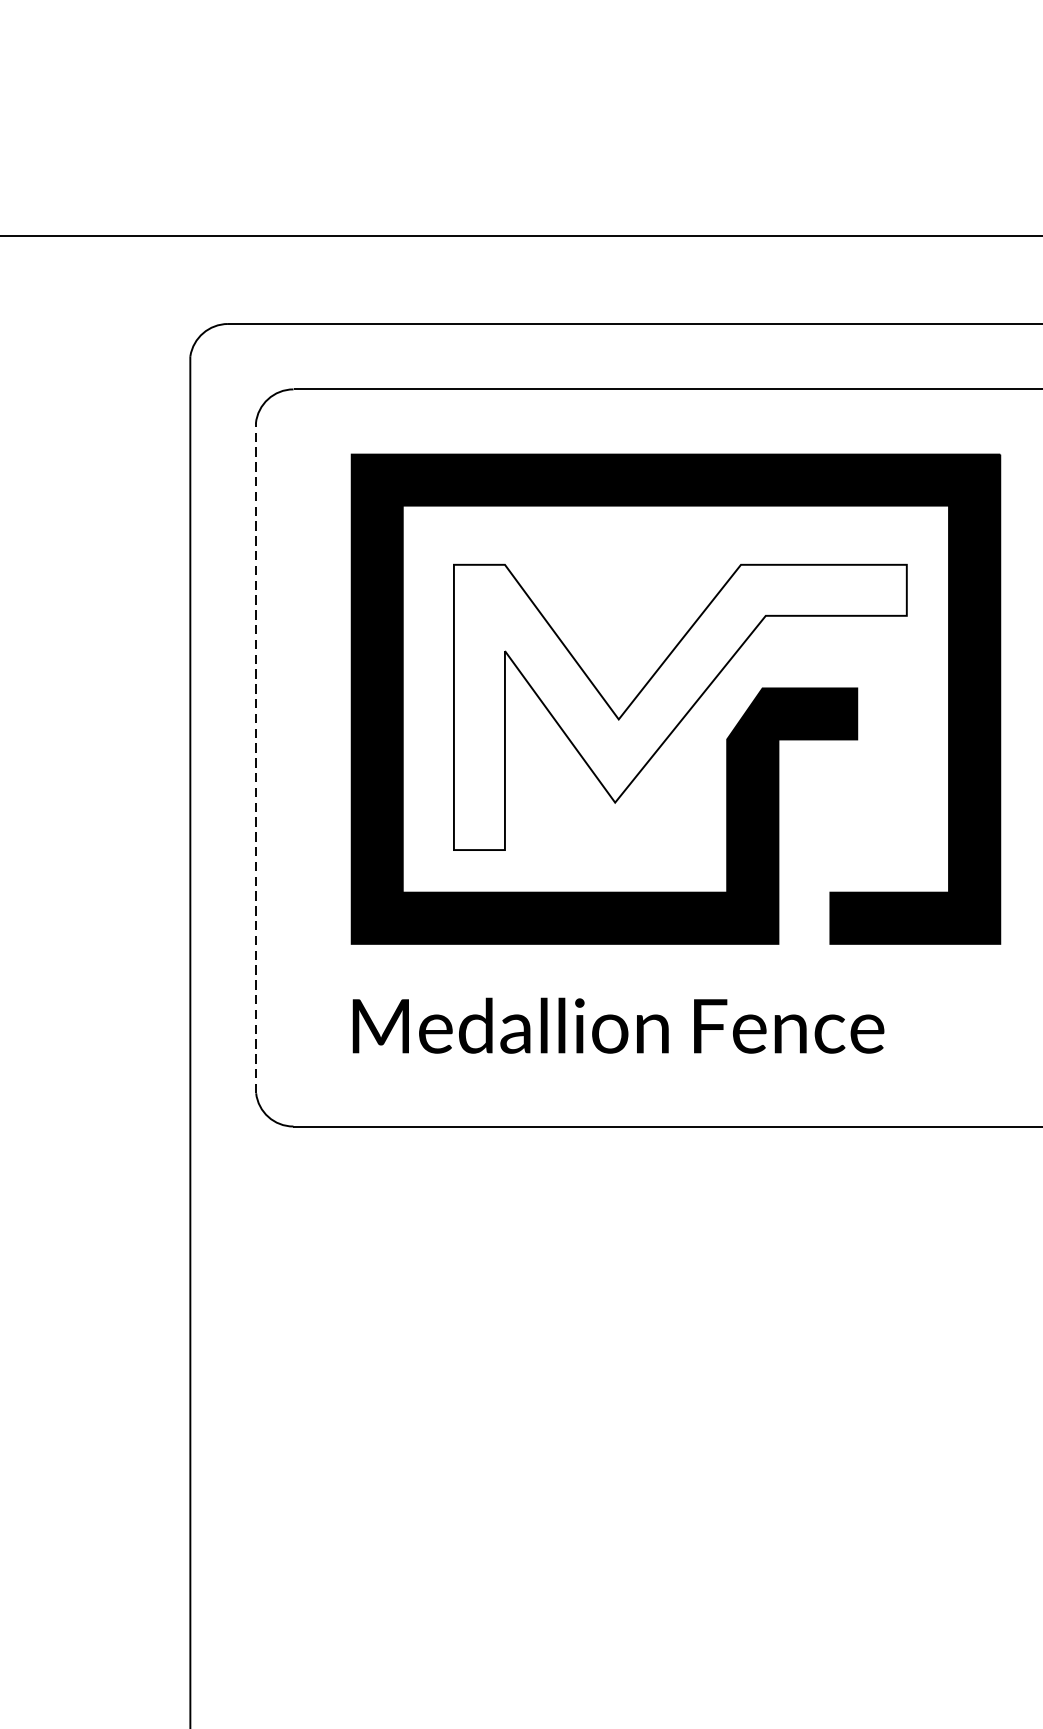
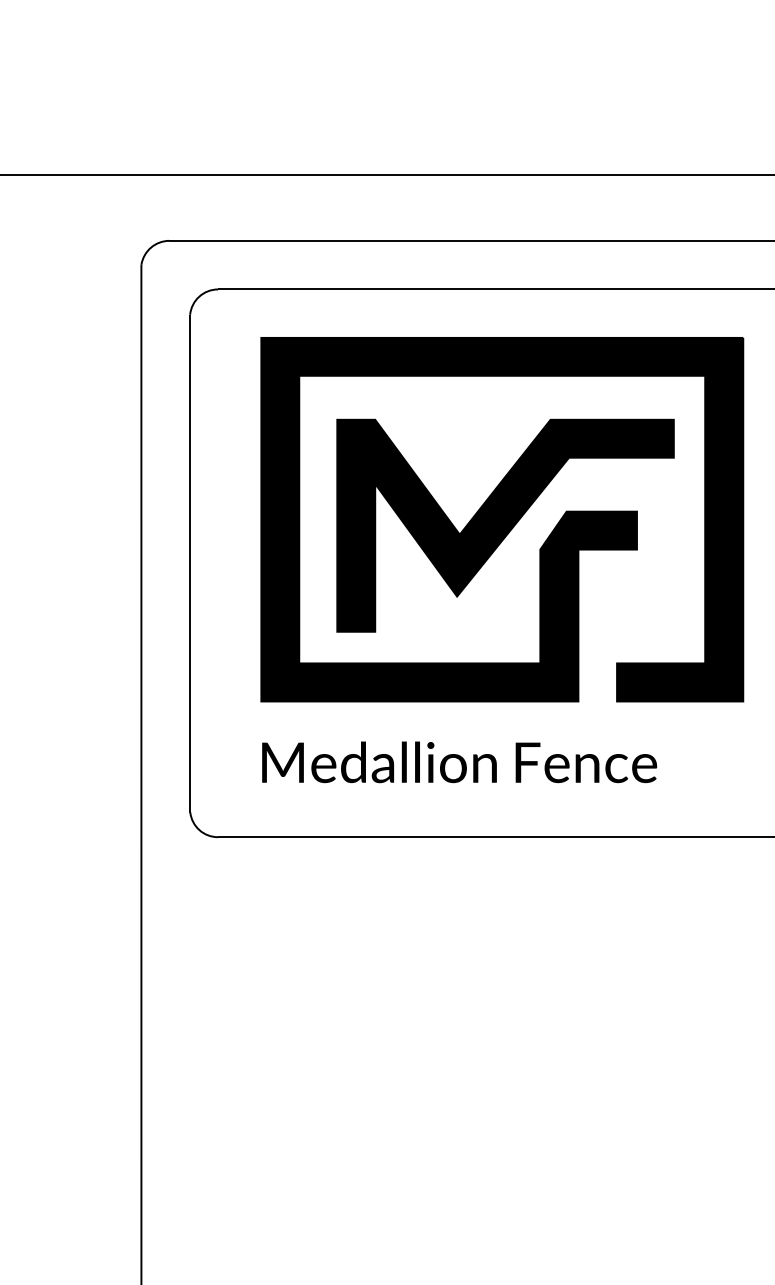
fill: (680, 707) -> (505, 525), added
line: (256, 758) -> (190, 563), dashed -> solid

